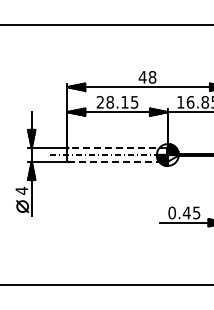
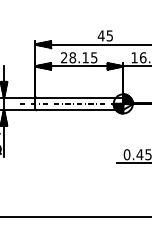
text: (152, 77) -> (109, 36), 48 -> 45
line: (117, 147) -> (79, 97), dashed -> solid
line: (118, 162) -> (80, 110), dashed -> solid

